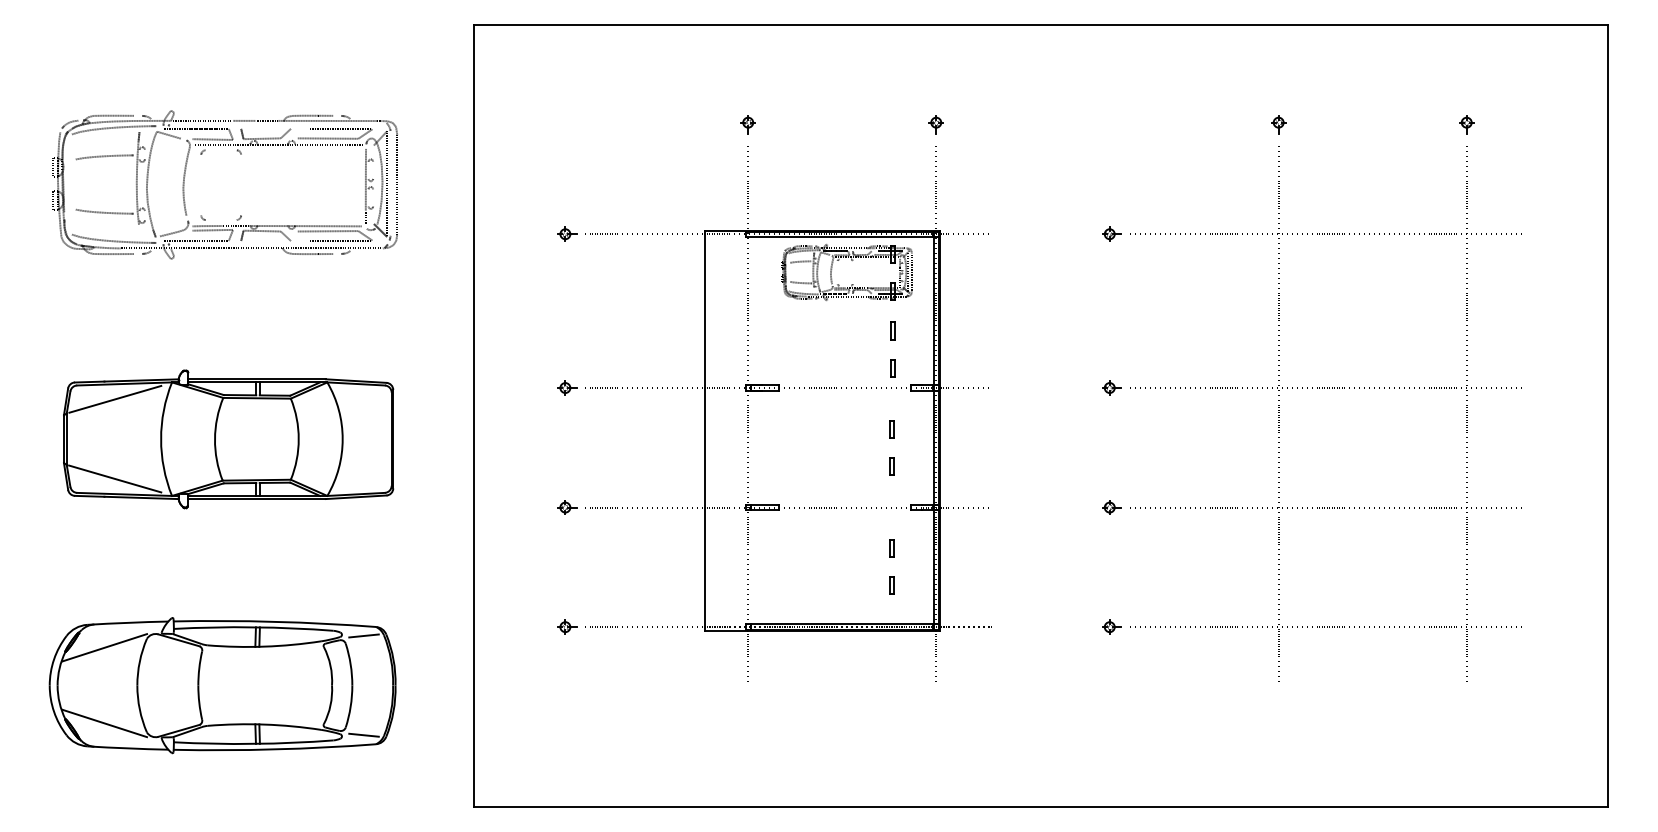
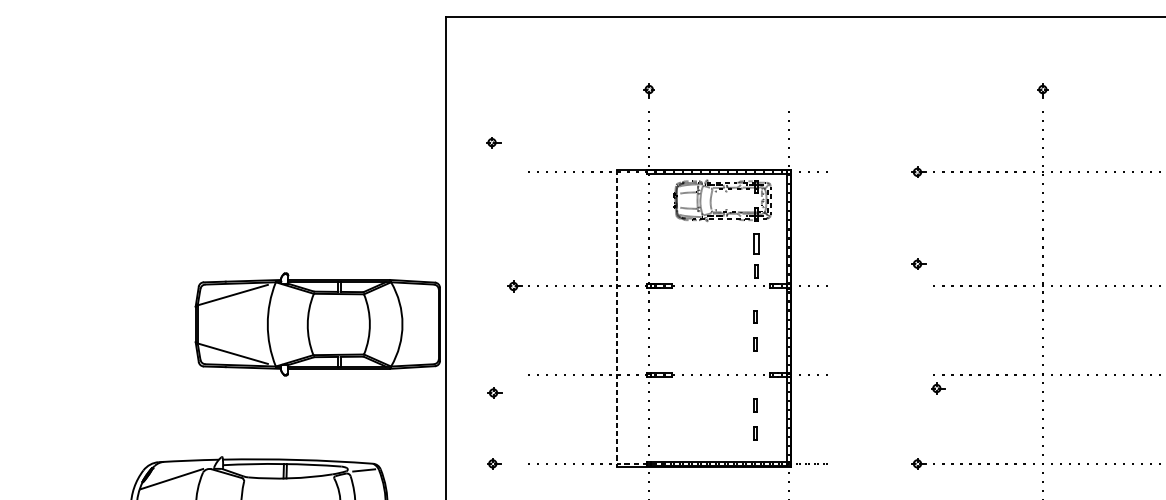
part: (935, 124) -> (788, 90), removed
part: (240, 154) -> (272, 113), removed
part: (567, 233) -> (493, 142), moved
part: (892, 330) -> (756, 243), size x1.6
part: (1111, 387) -> (918, 263), moved
line: (705, 431) -> (617, 318), solid -> dashed
part: (228, 439) -> (317, 324), moved
part: (567, 507) -> (495, 392), moved
part: (1111, 507) -> (938, 388), moved
part: (567, 626) -> (494, 463), moved

